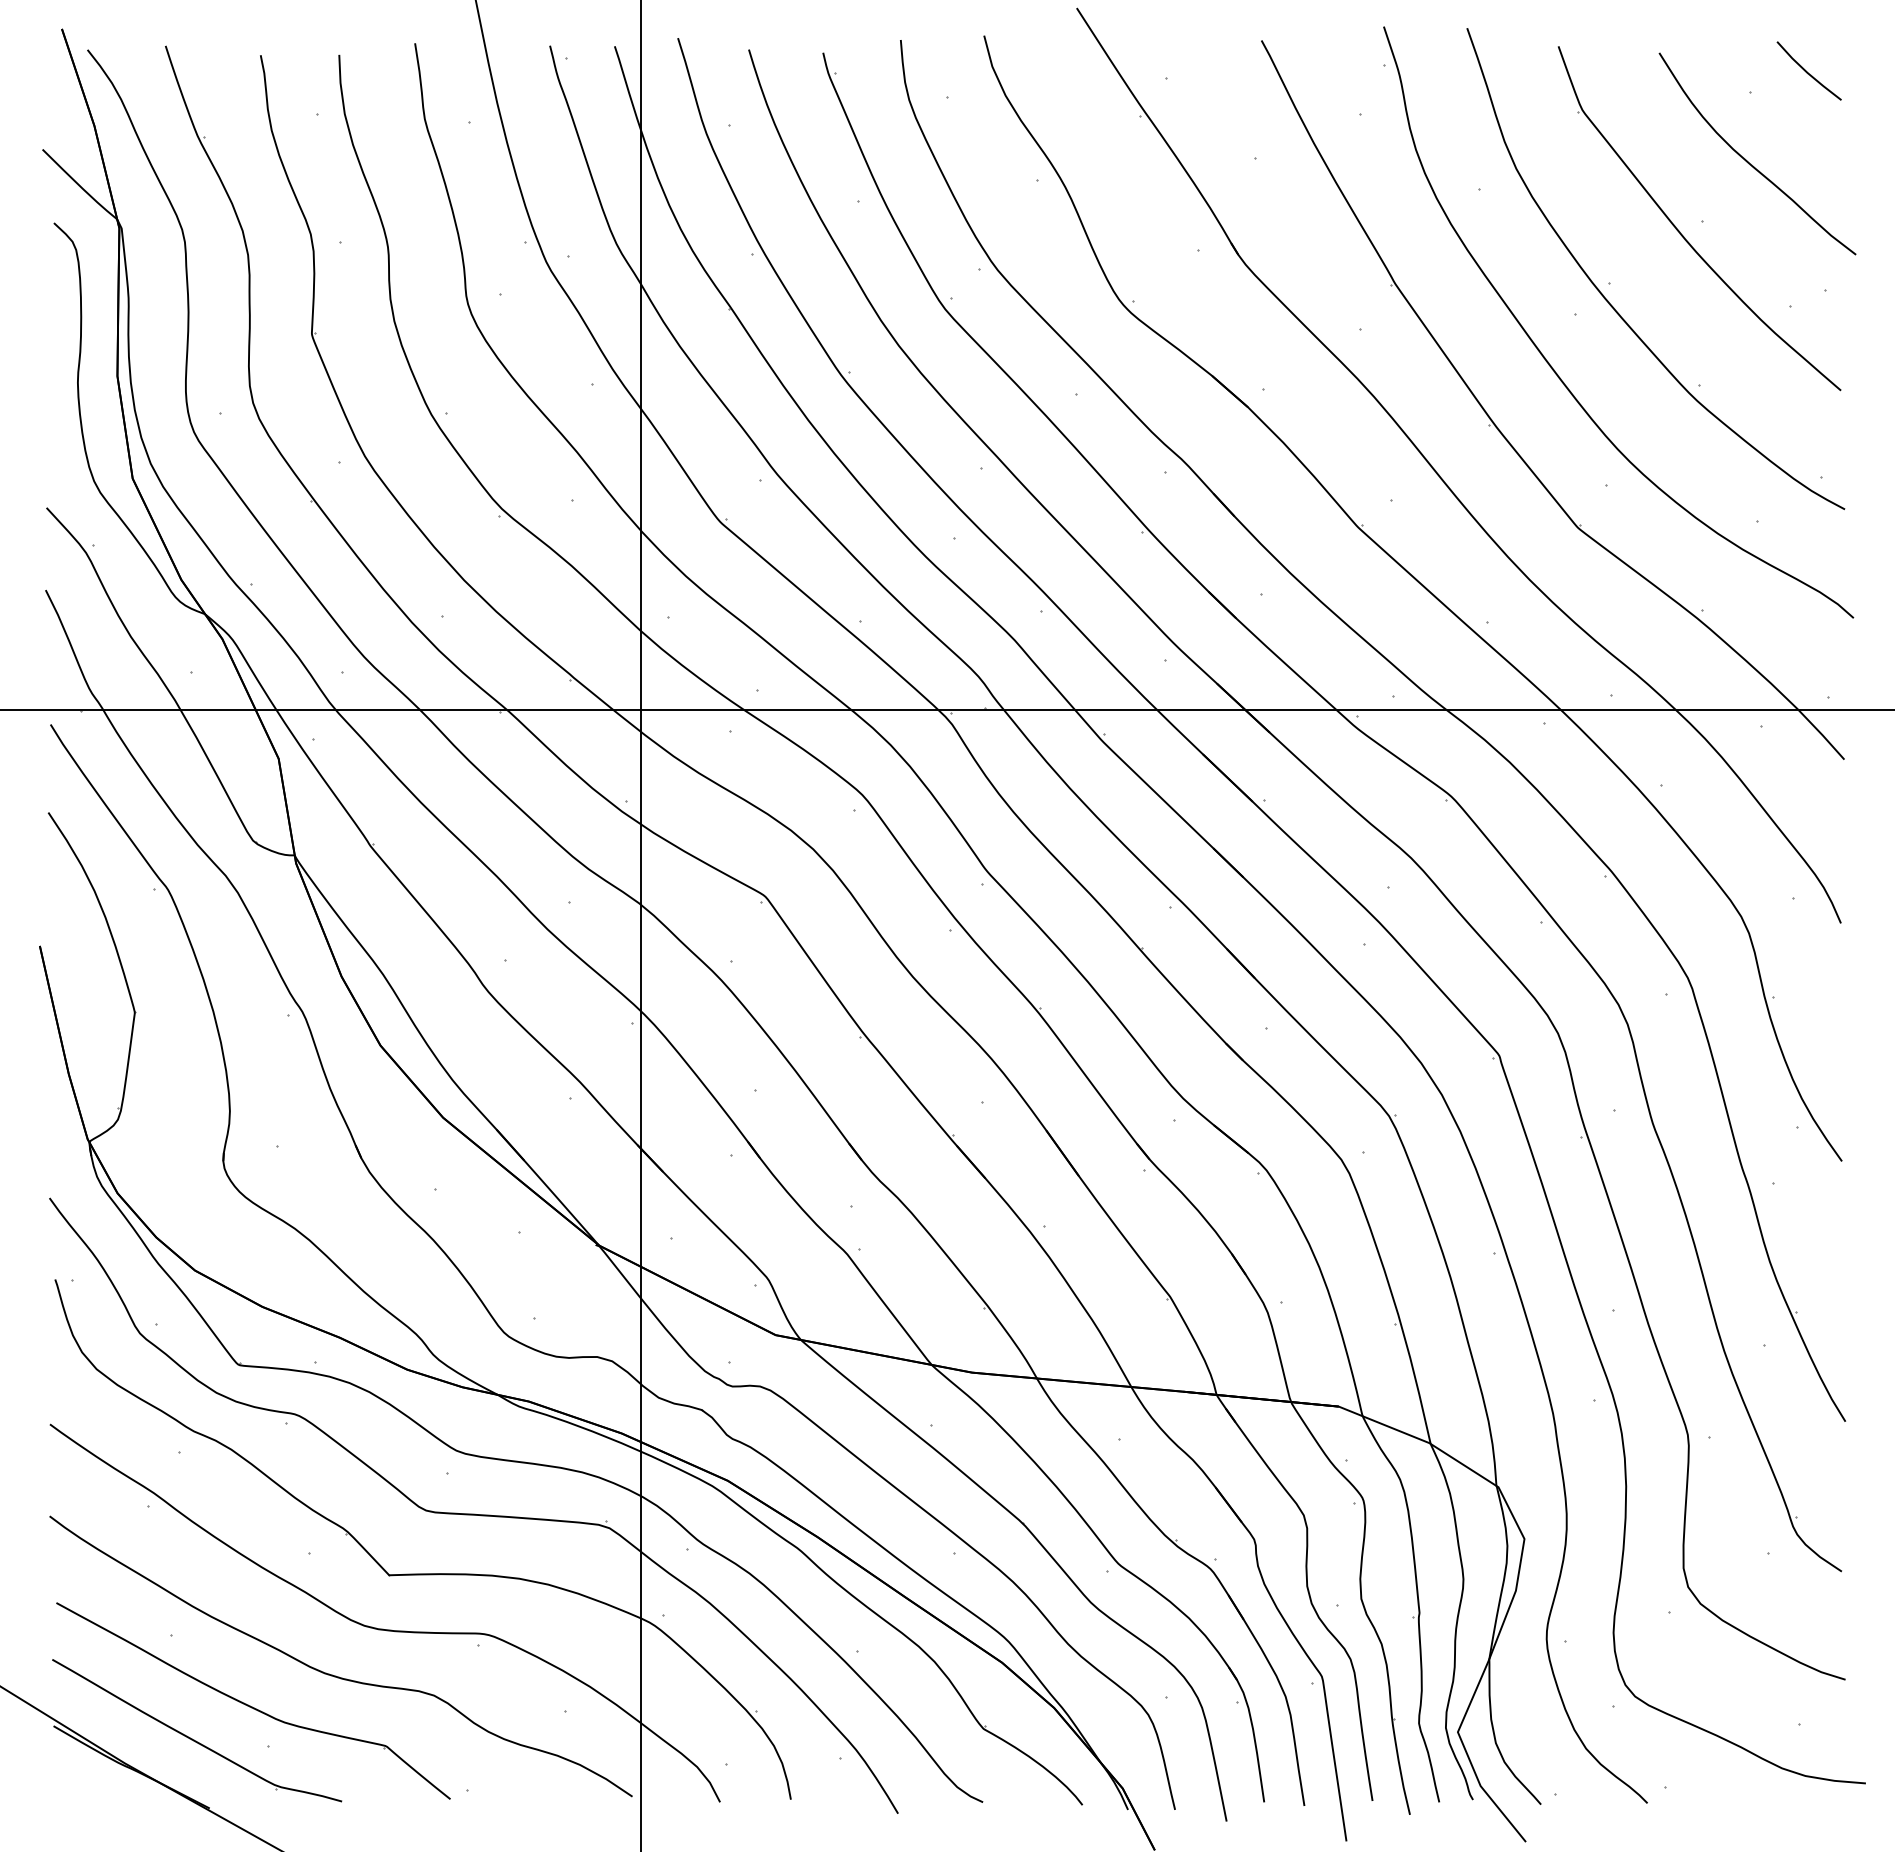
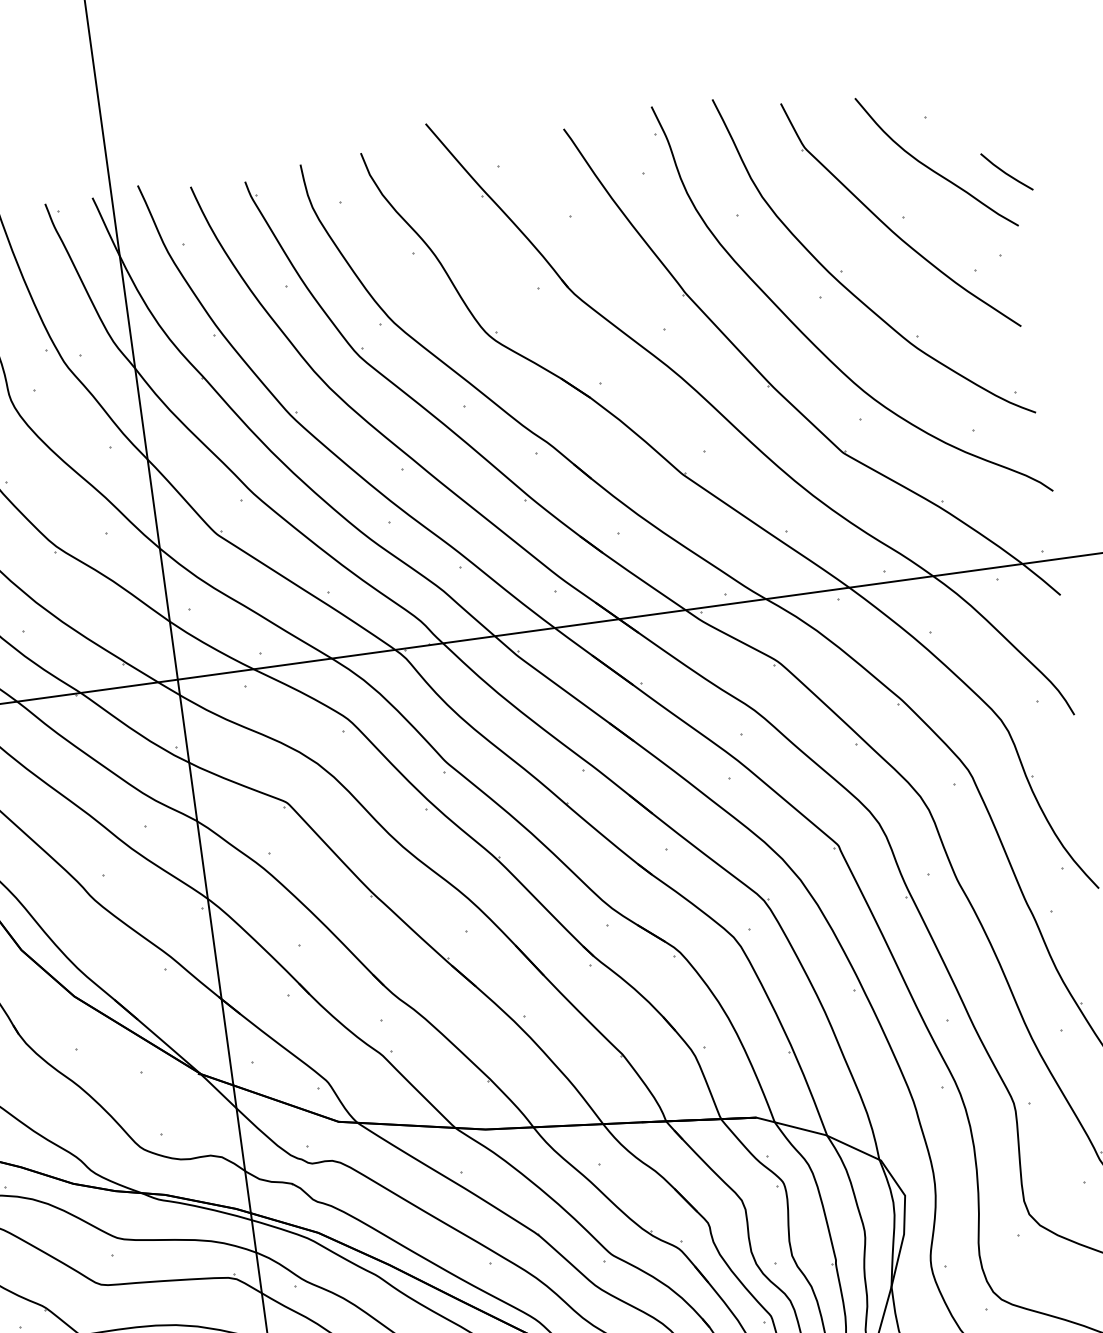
line: (1807, 71) -> (1005, 172), moved

